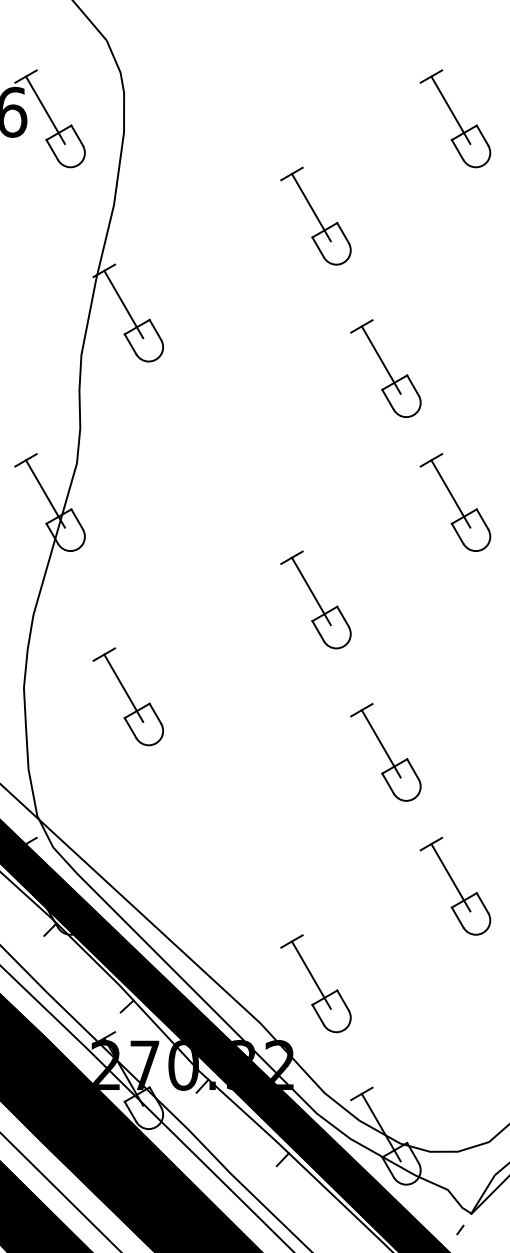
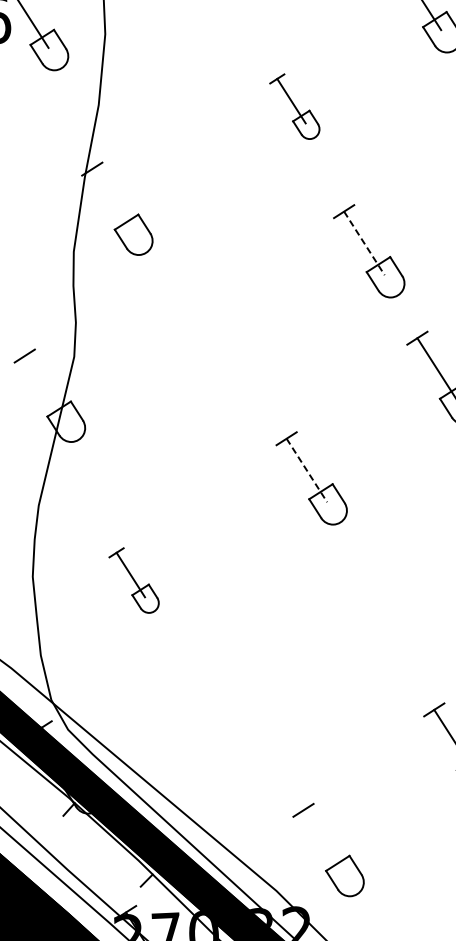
part: (315, 215) -> (294, 106), size x0.7
line: (123, 304) -> (112, 200), removed
line: (381, 360) -> (364, 243), solid -> dashed
line: (45, 493) -> (45, 387), removed
line: (311, 591) -> (307, 470), solid -> dashed
part: (127, 696) -> (133, 580), size x0.7
part: (385, 752) -> (385, 623), removed
line: (310, 974) -> (322, 841), removed

